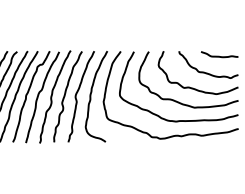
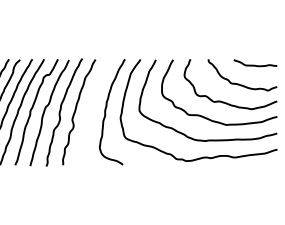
curve: (77, 94) -> (90, 109), removed

